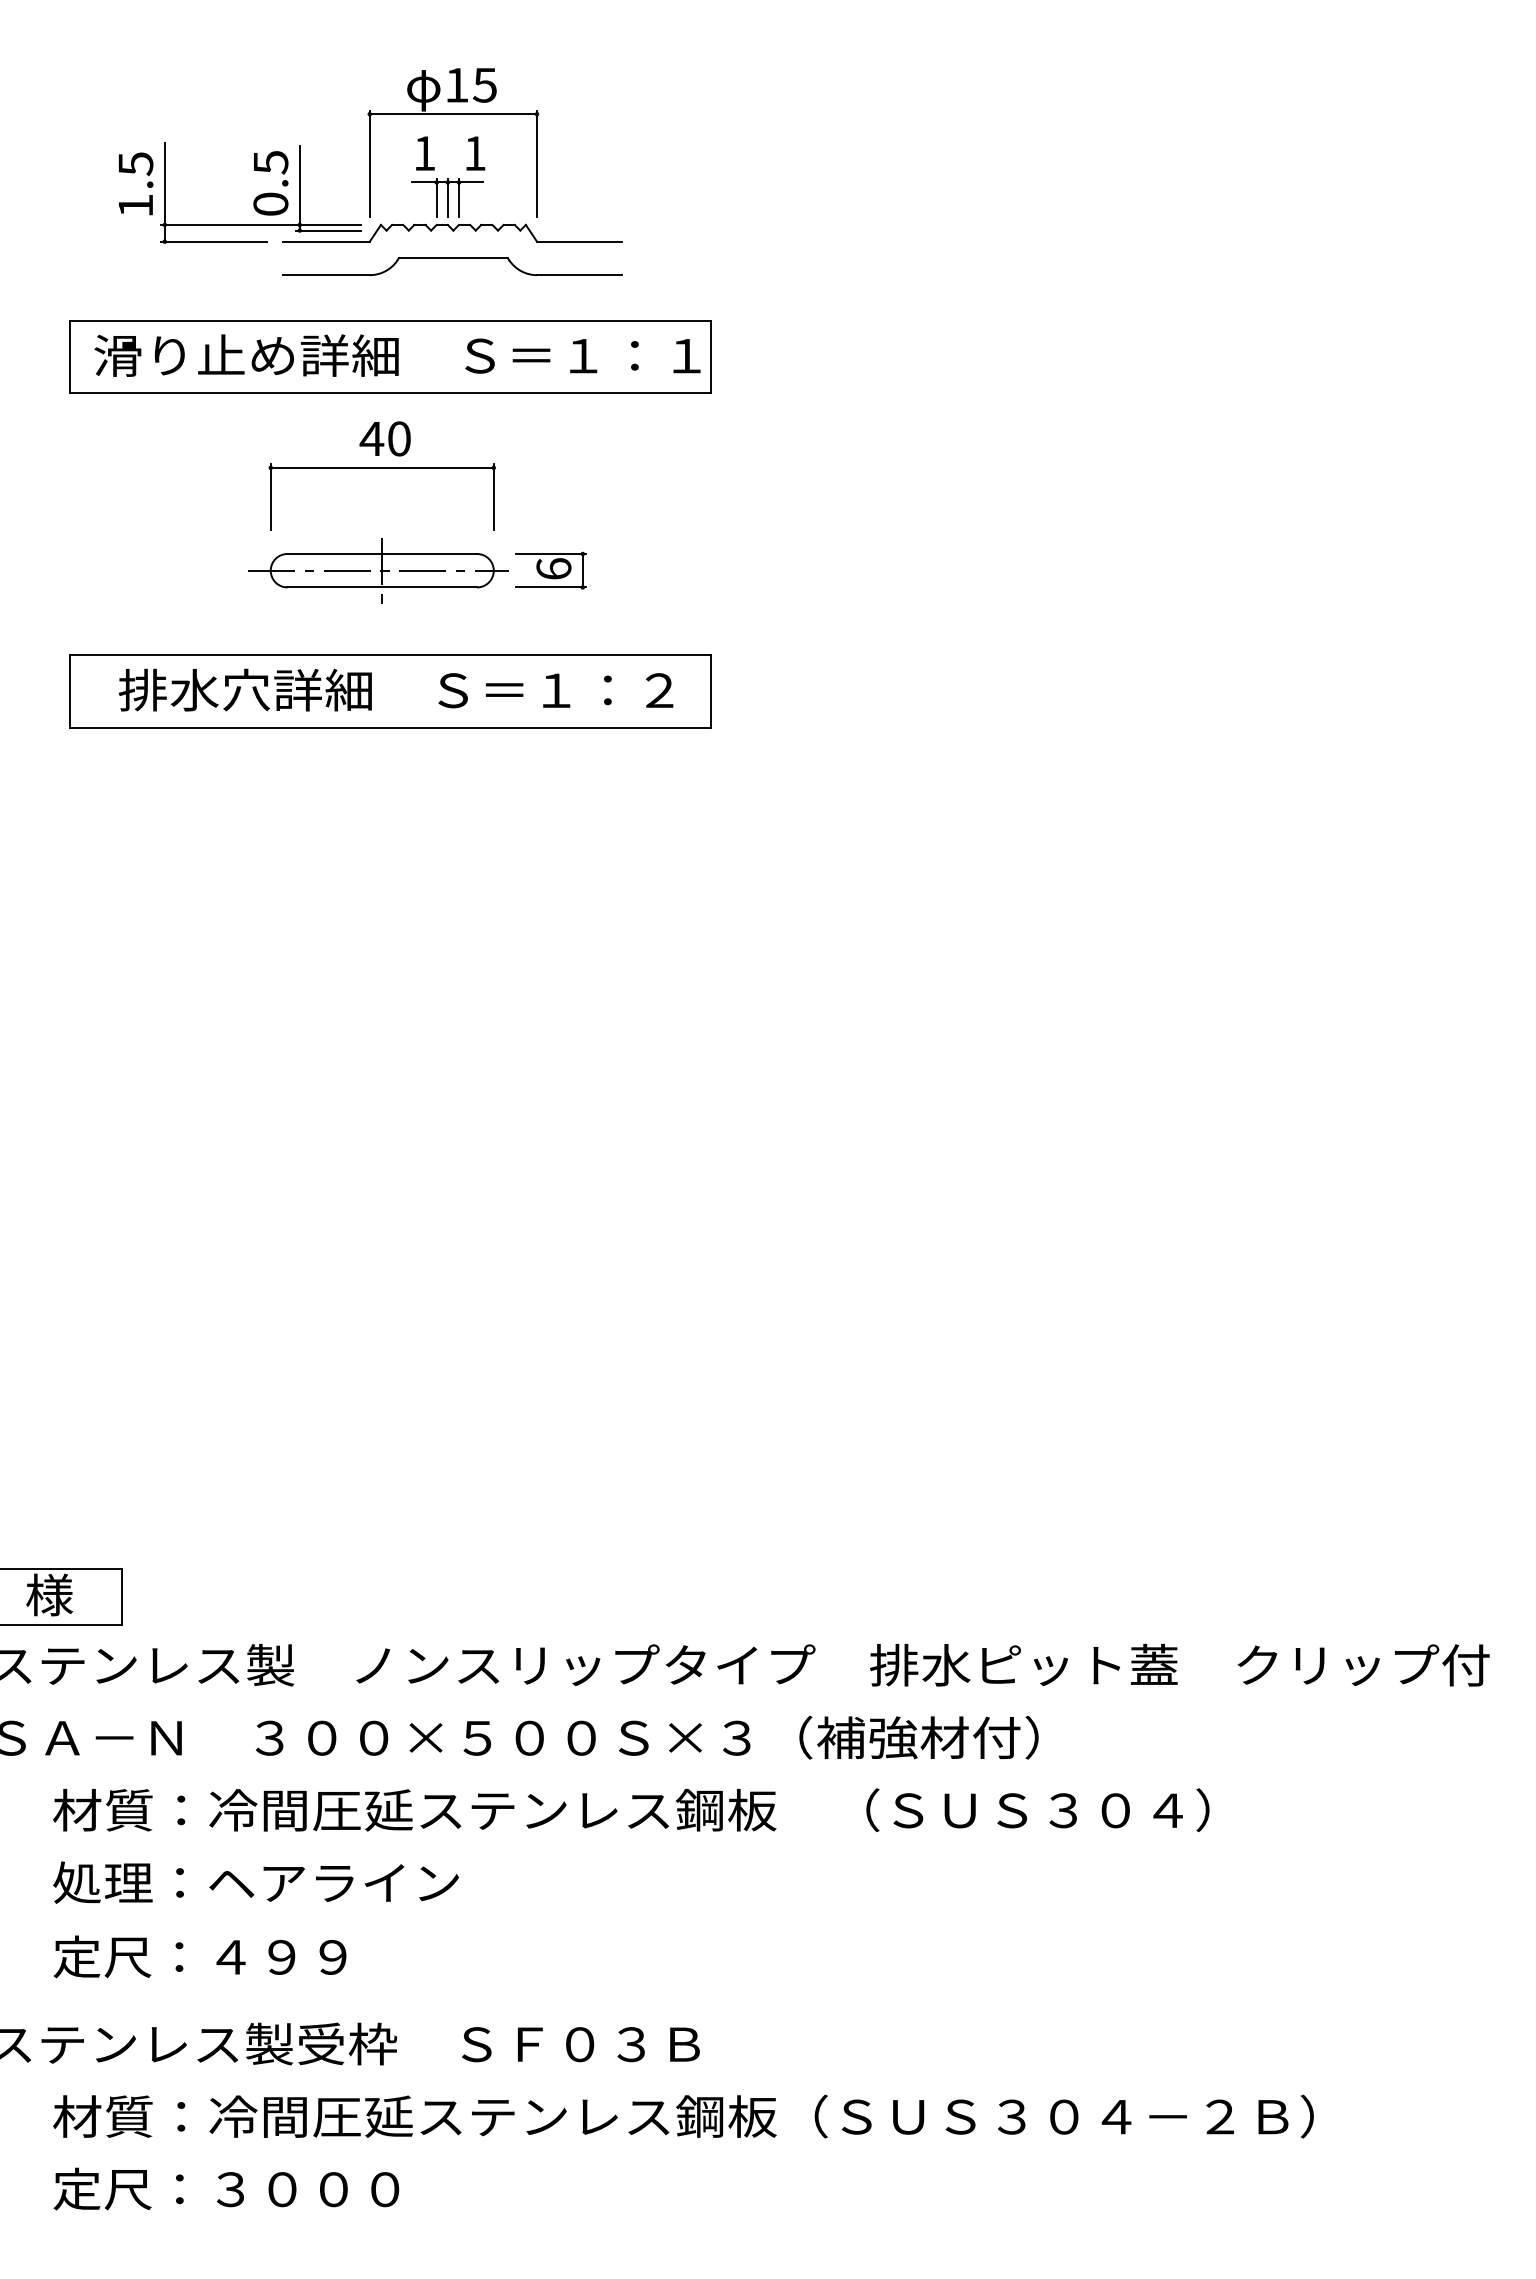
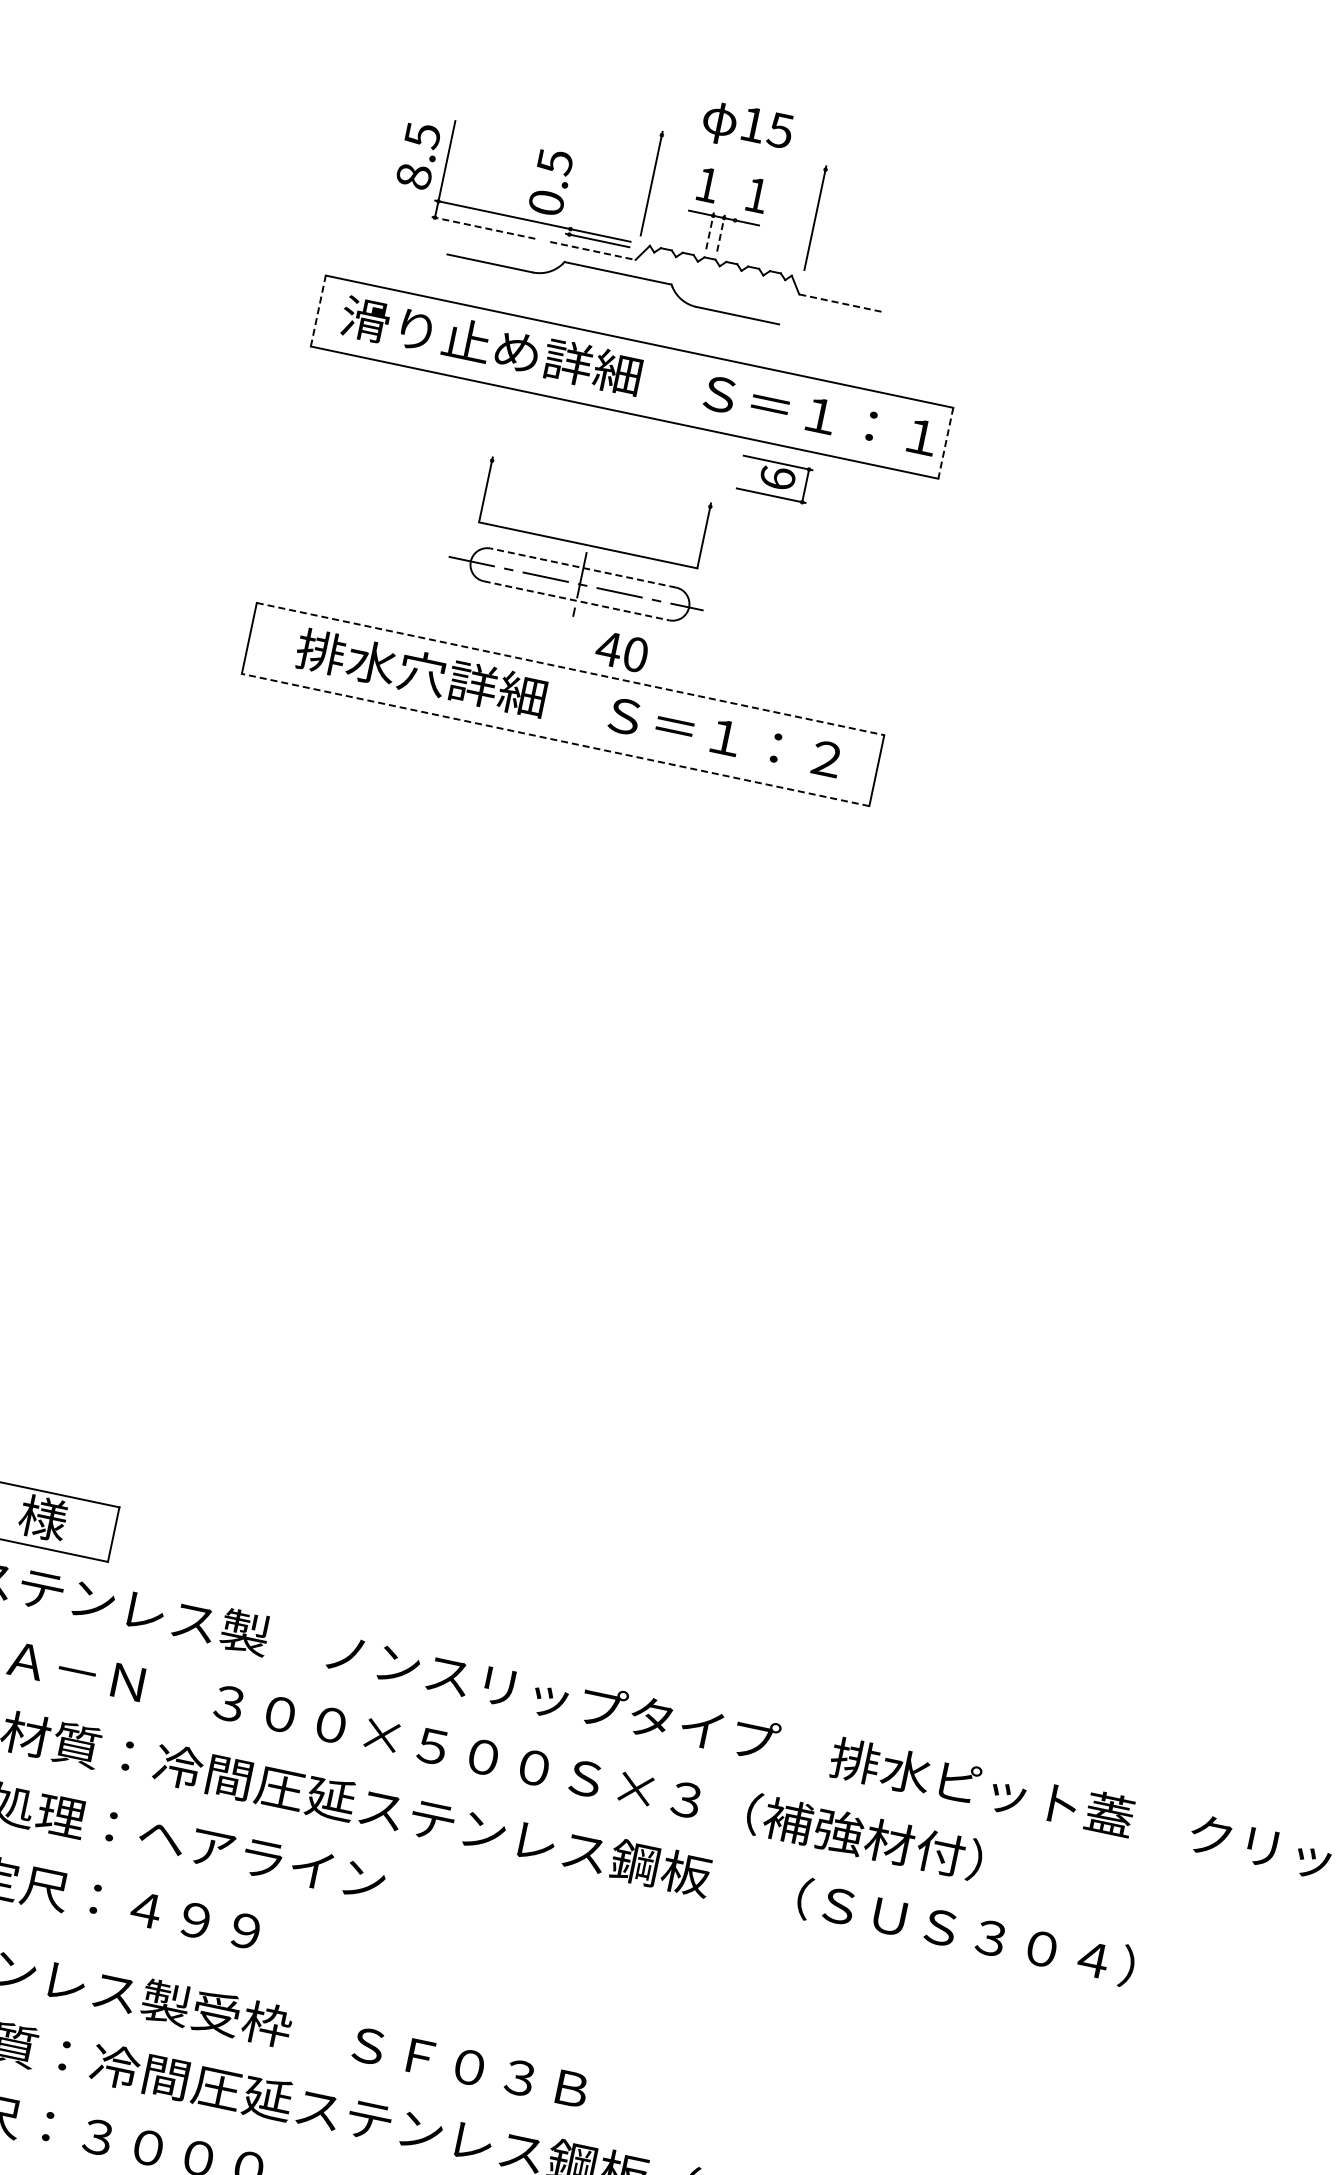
line: (453, 114) -> (743, 152), removed
line: (299, 188) -> (577, 193), removed
line: (436, 197) -> (709, 230), solid -> dashed
line: (447, 197) -> (720, 232), solid -> dashed
line: (459, 197) -> (732, 235), removed
text: (135, 205) -> (413, 176), 1.5 -> 8.5
line: (214, 241) -> (483, 227), solid -> dashed
line: (326, 241) -> (593, 250), solid -> dashed
line: (579, 241) -> (840, 302), solid -> dashed
part: (452, 258) -> (617, 273), moved
line: (69, 356) -> (318, 310), solid -> dashed
line: (711, 357) -> (946, 443), solid -> dashed
text: (384, 438) -> (621, 651), moved
line: (381, 467) -> (587, 544), moved
line: (382, 553) -> (583, 567), solid -> dashed
part: (550, 570) -> (774, 478), moved
line: (382, 587) -> (576, 600), solid -> dashed
line: (390, 655) -> (570, 669), solid -> dashed
line: (390, 727) -> (555, 739), solid -> dashed

